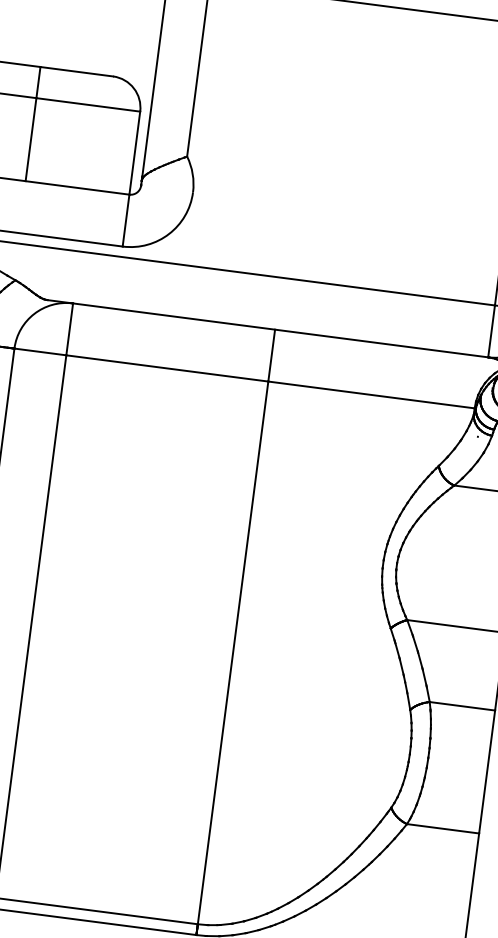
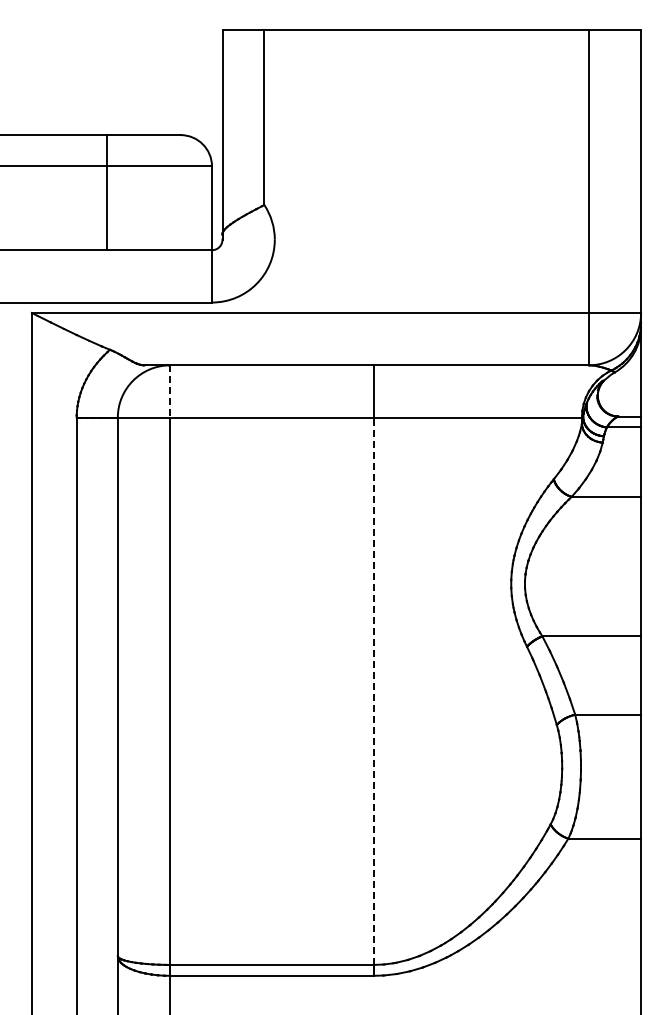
line: (69, 330) -> (170, 392), solid -> dashed
line: (232, 653) -> (373, 691), solid -> dashed

